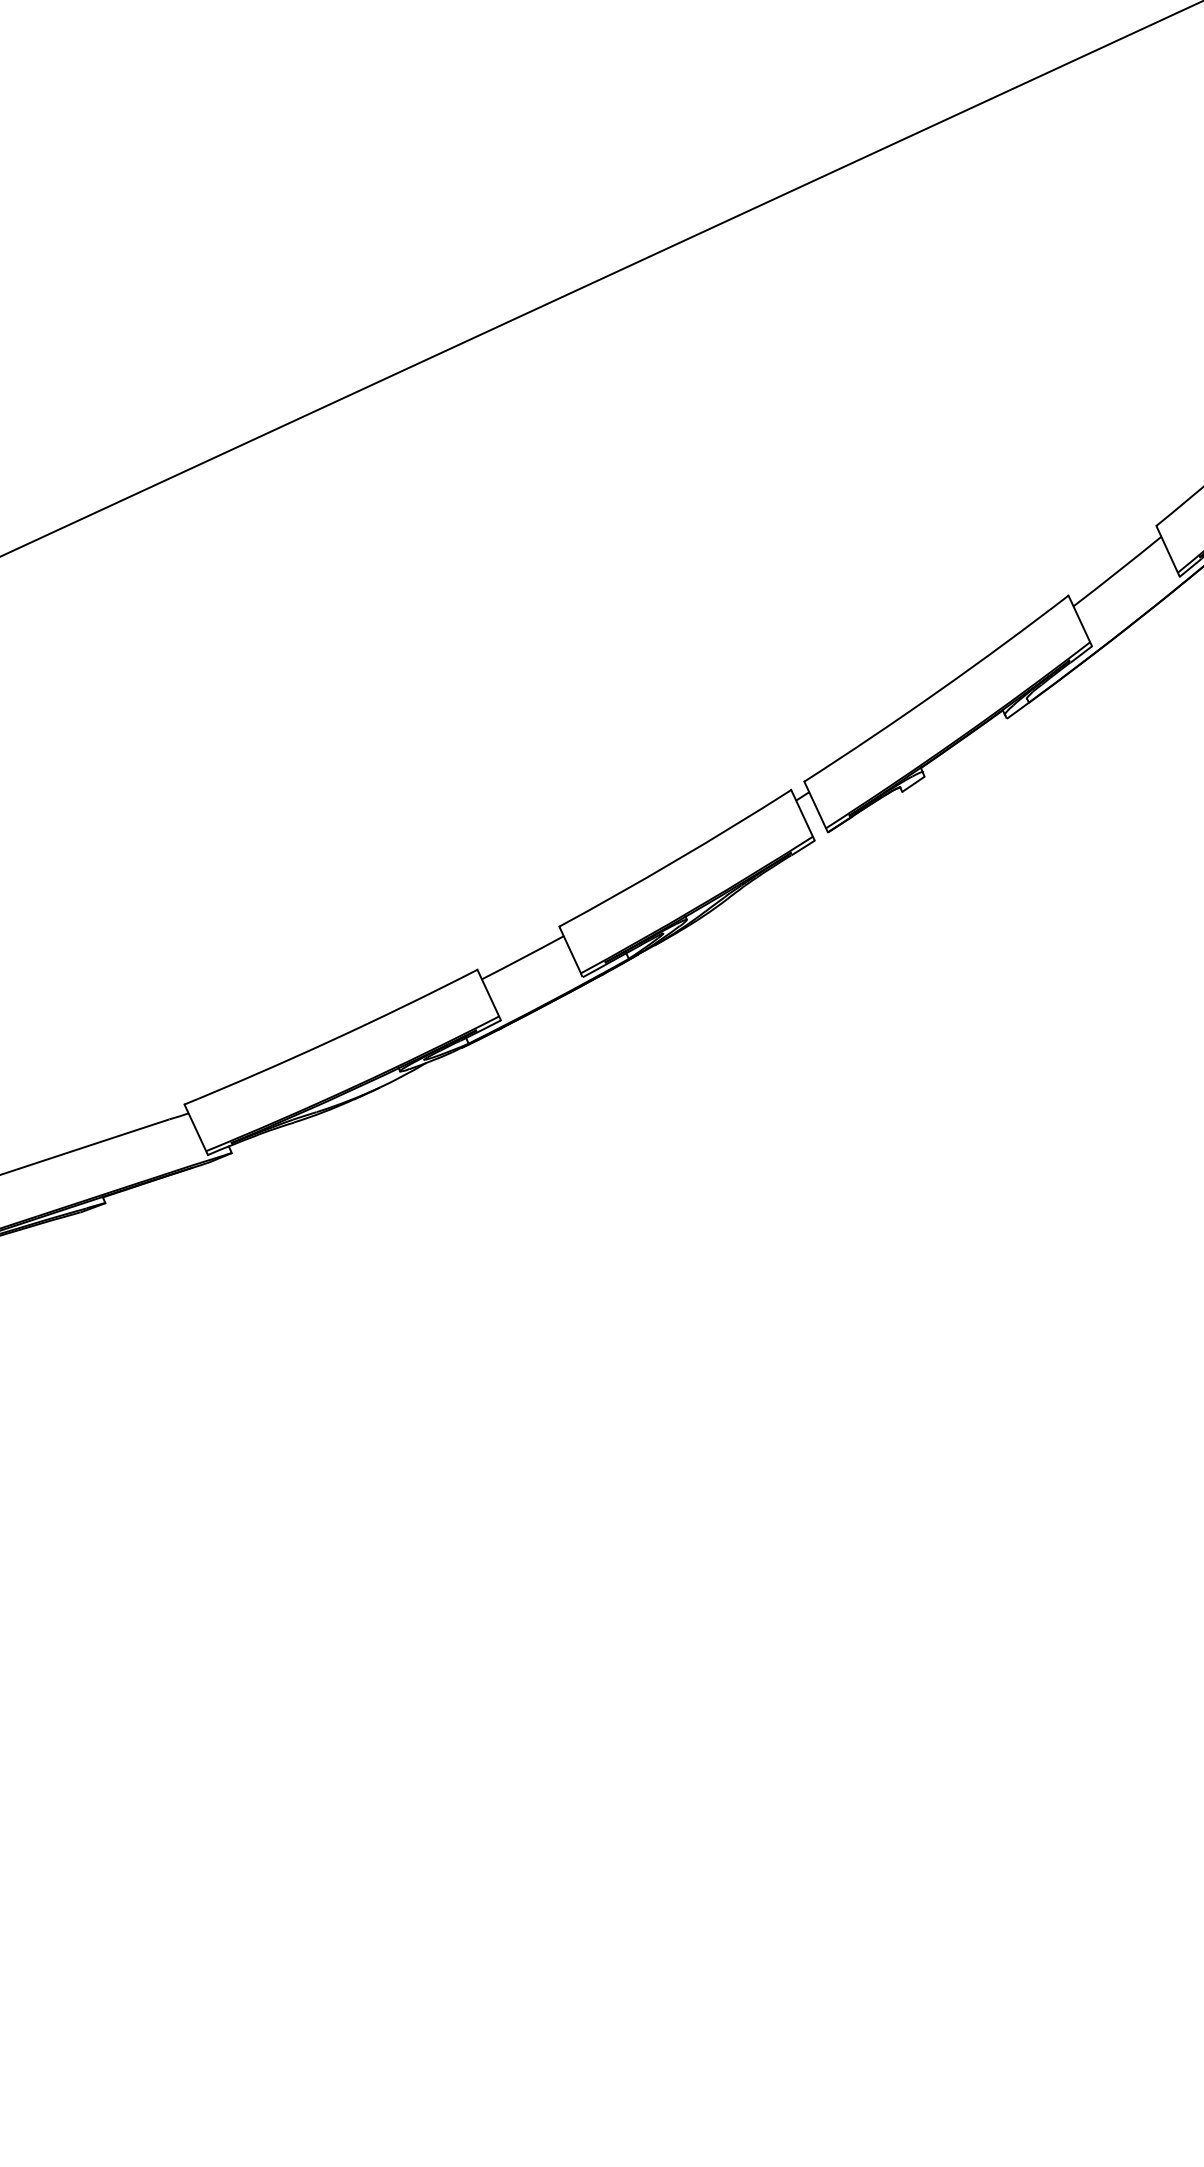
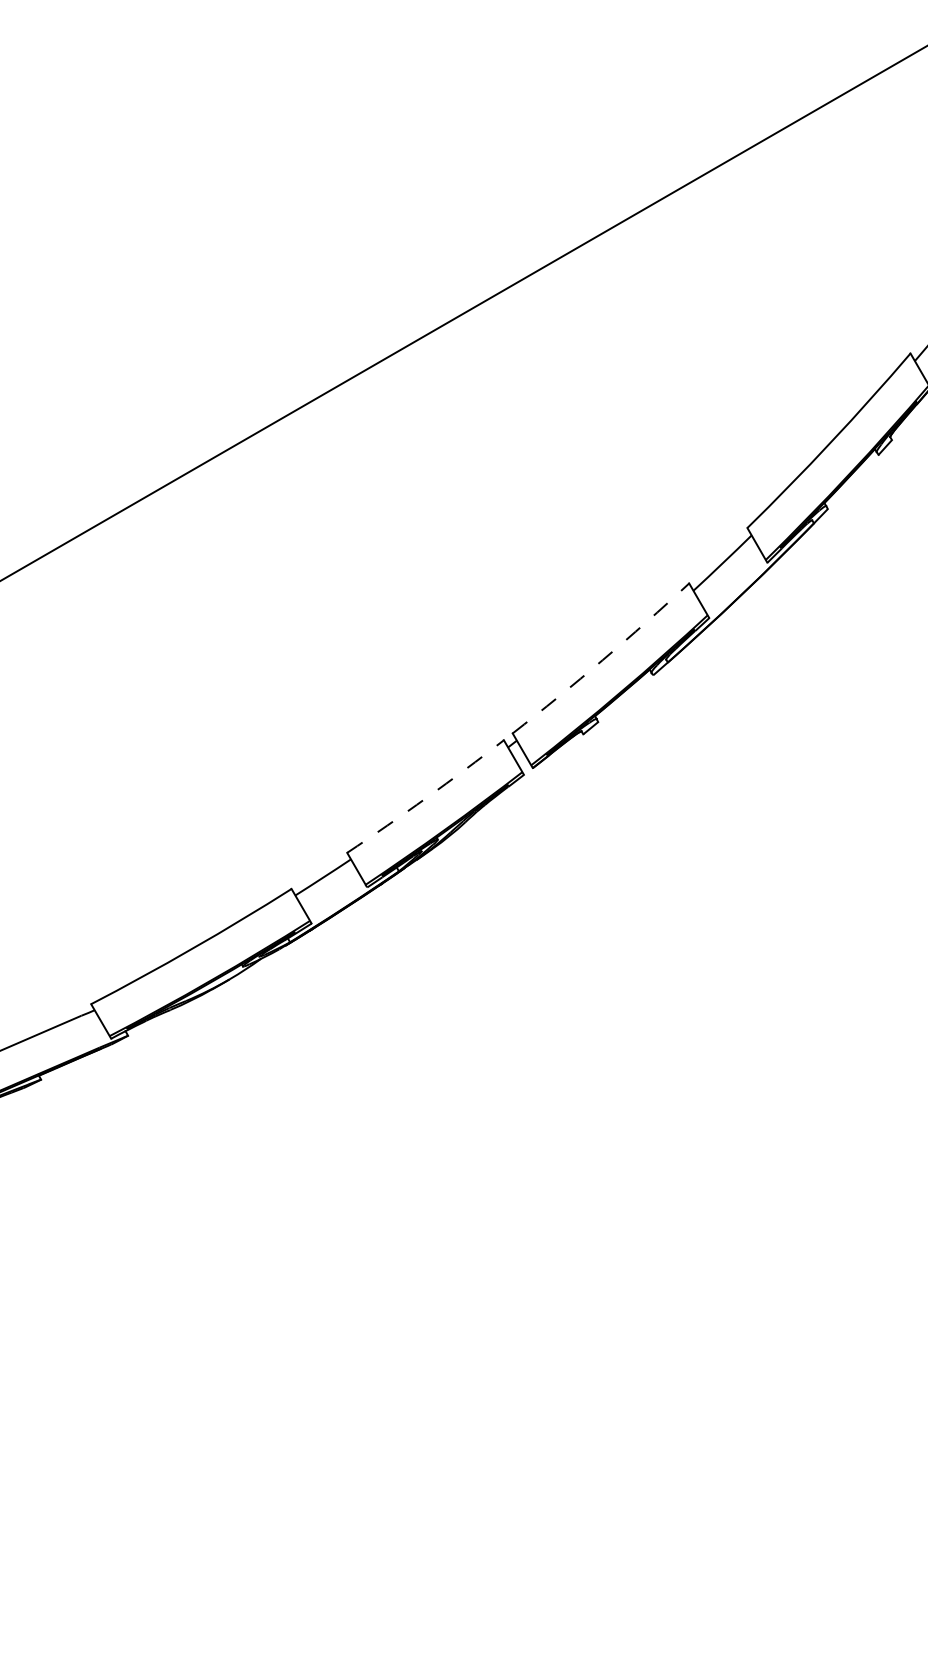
arc: (938, 691) -> (602, 660), solid -> dashed
arc: (676, 859) -> (426, 797), solid -> dashed

